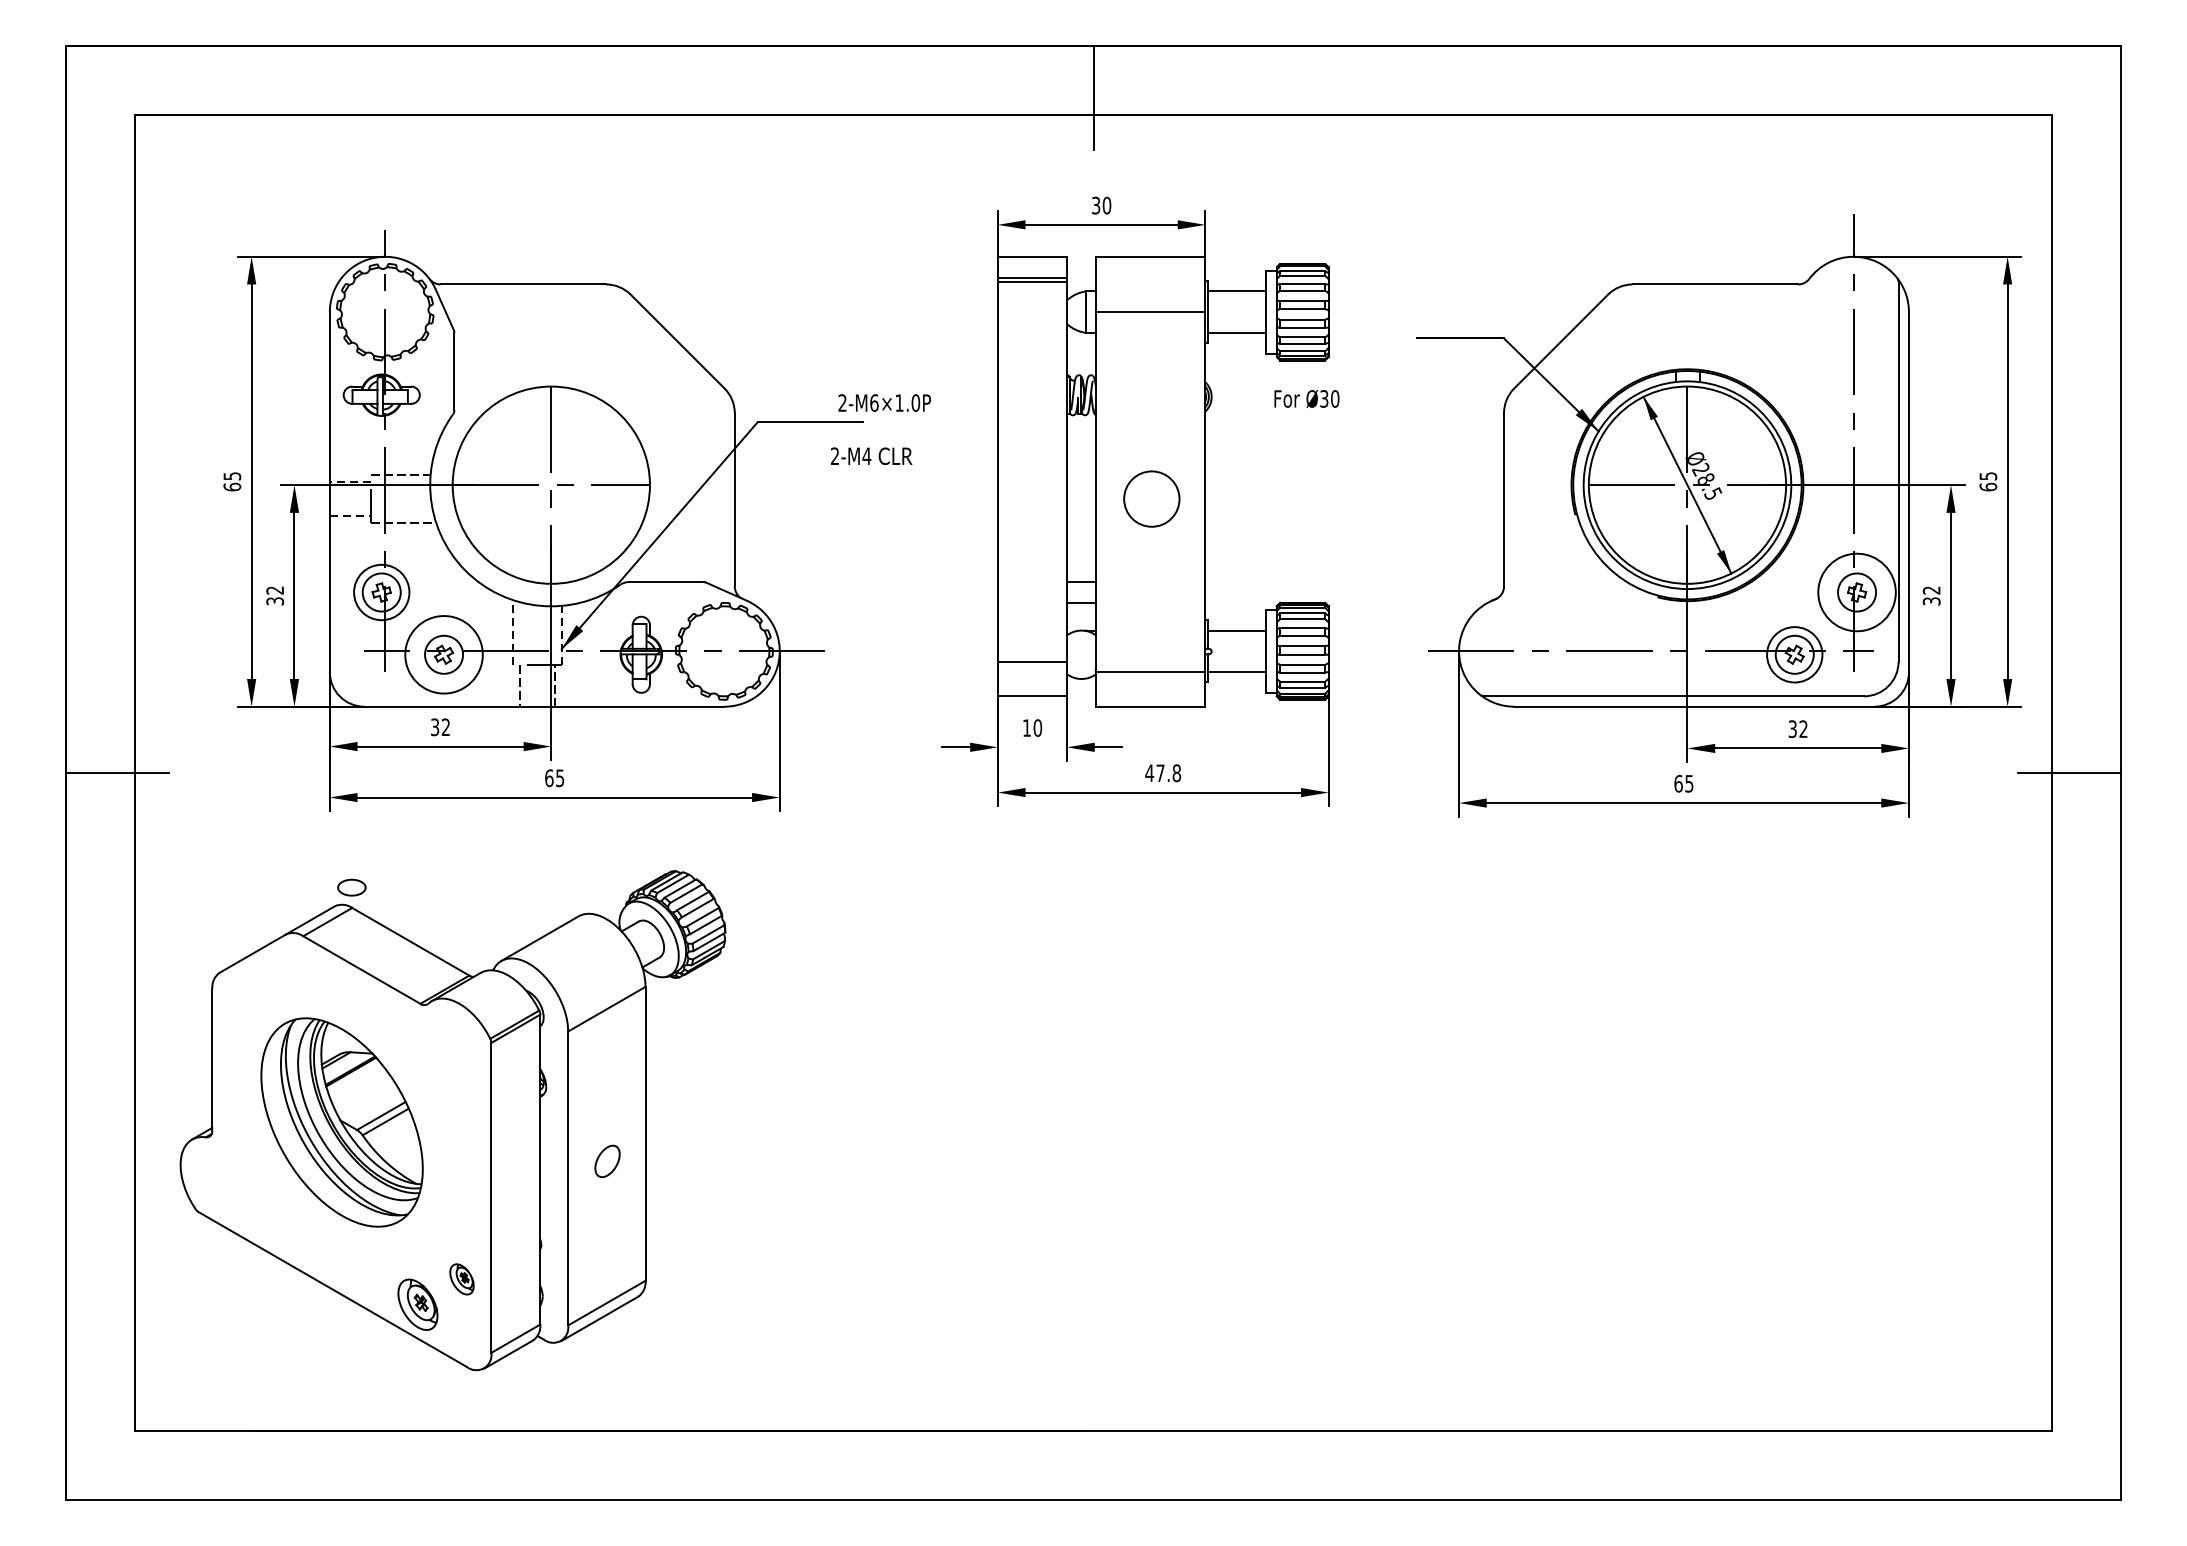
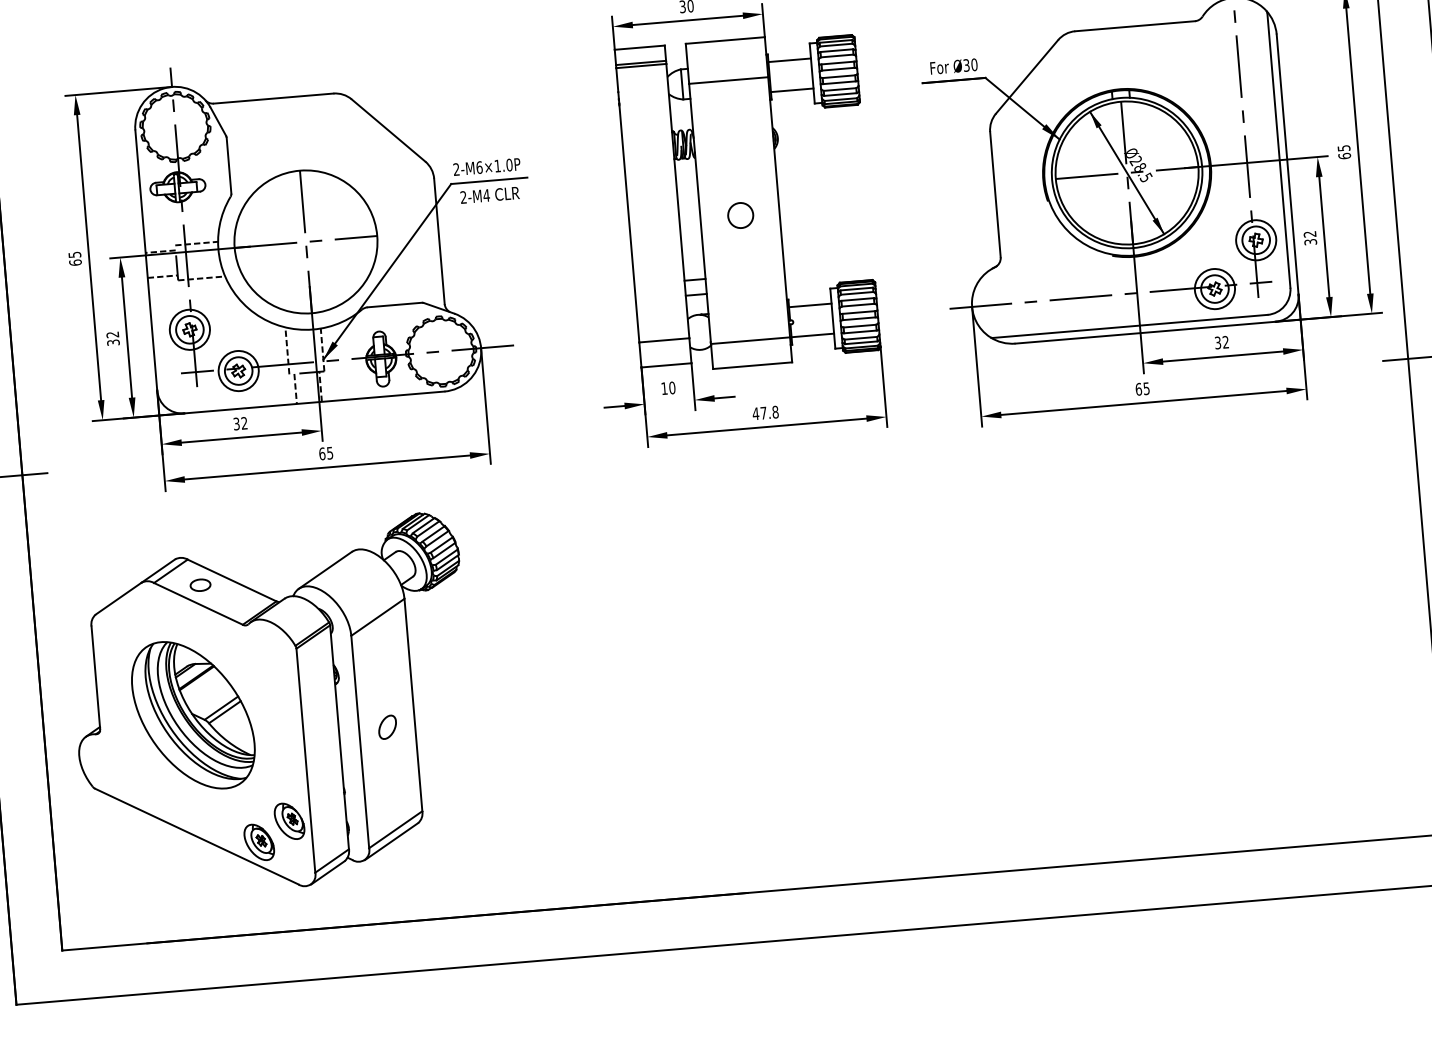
text: (1306, 398) -> (953, 66), moved
text: (884, 402) -> (486, 166), moved
text: (871, 455) -> (489, 194), moved
circle: (1151, 498) -> (740, 215), size x0.62
circle: (1856, 592) -> (1255, 240), size x0.71
circle: (443, 654) -> (238, 370), size x0.71
part: (351, 887) -> (200, 585), moved
part: (461, 1279) -> (289, 821), size x1.67

